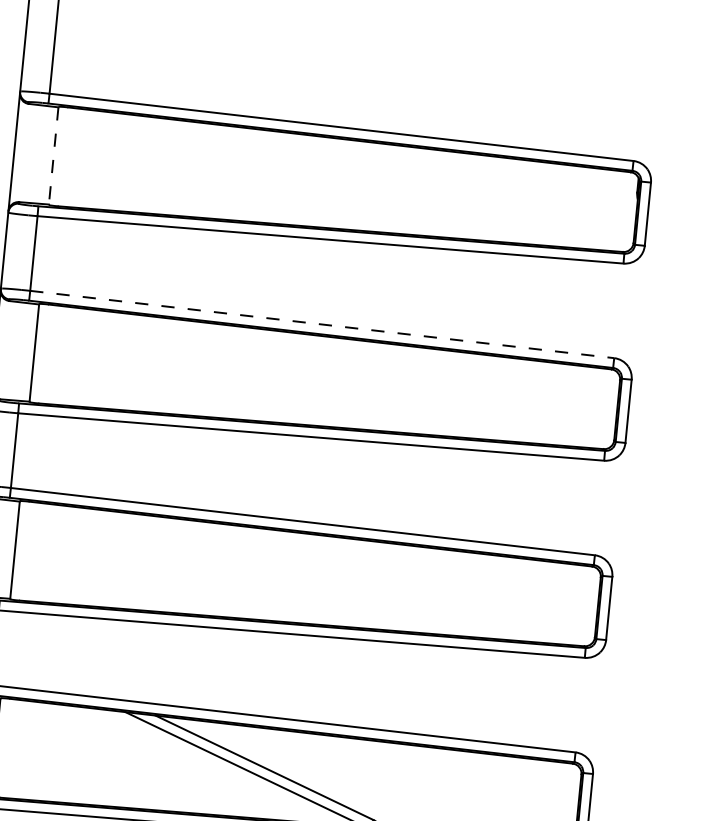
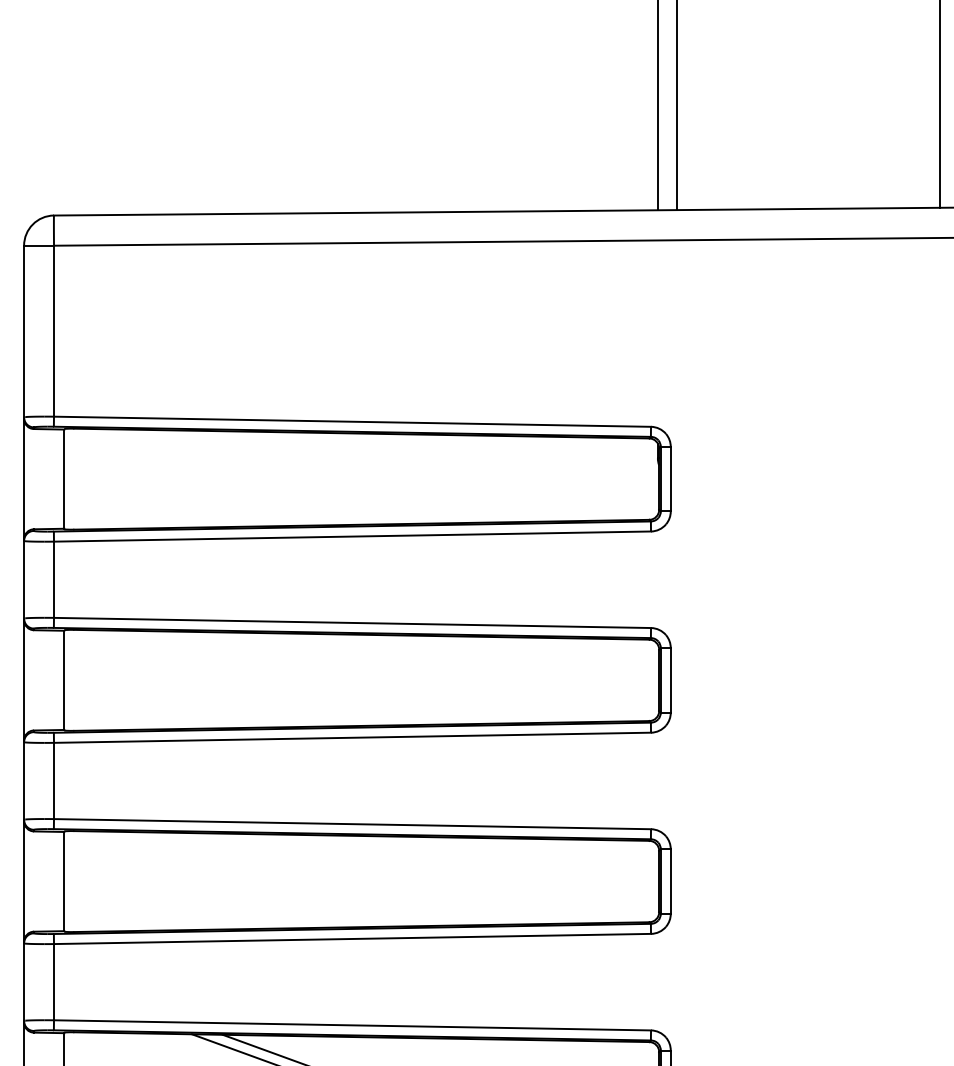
line: (53, 156) -> (64, 479), dashed -> solid
line: (322, 324) -> (352, 622), dashed -> solid

